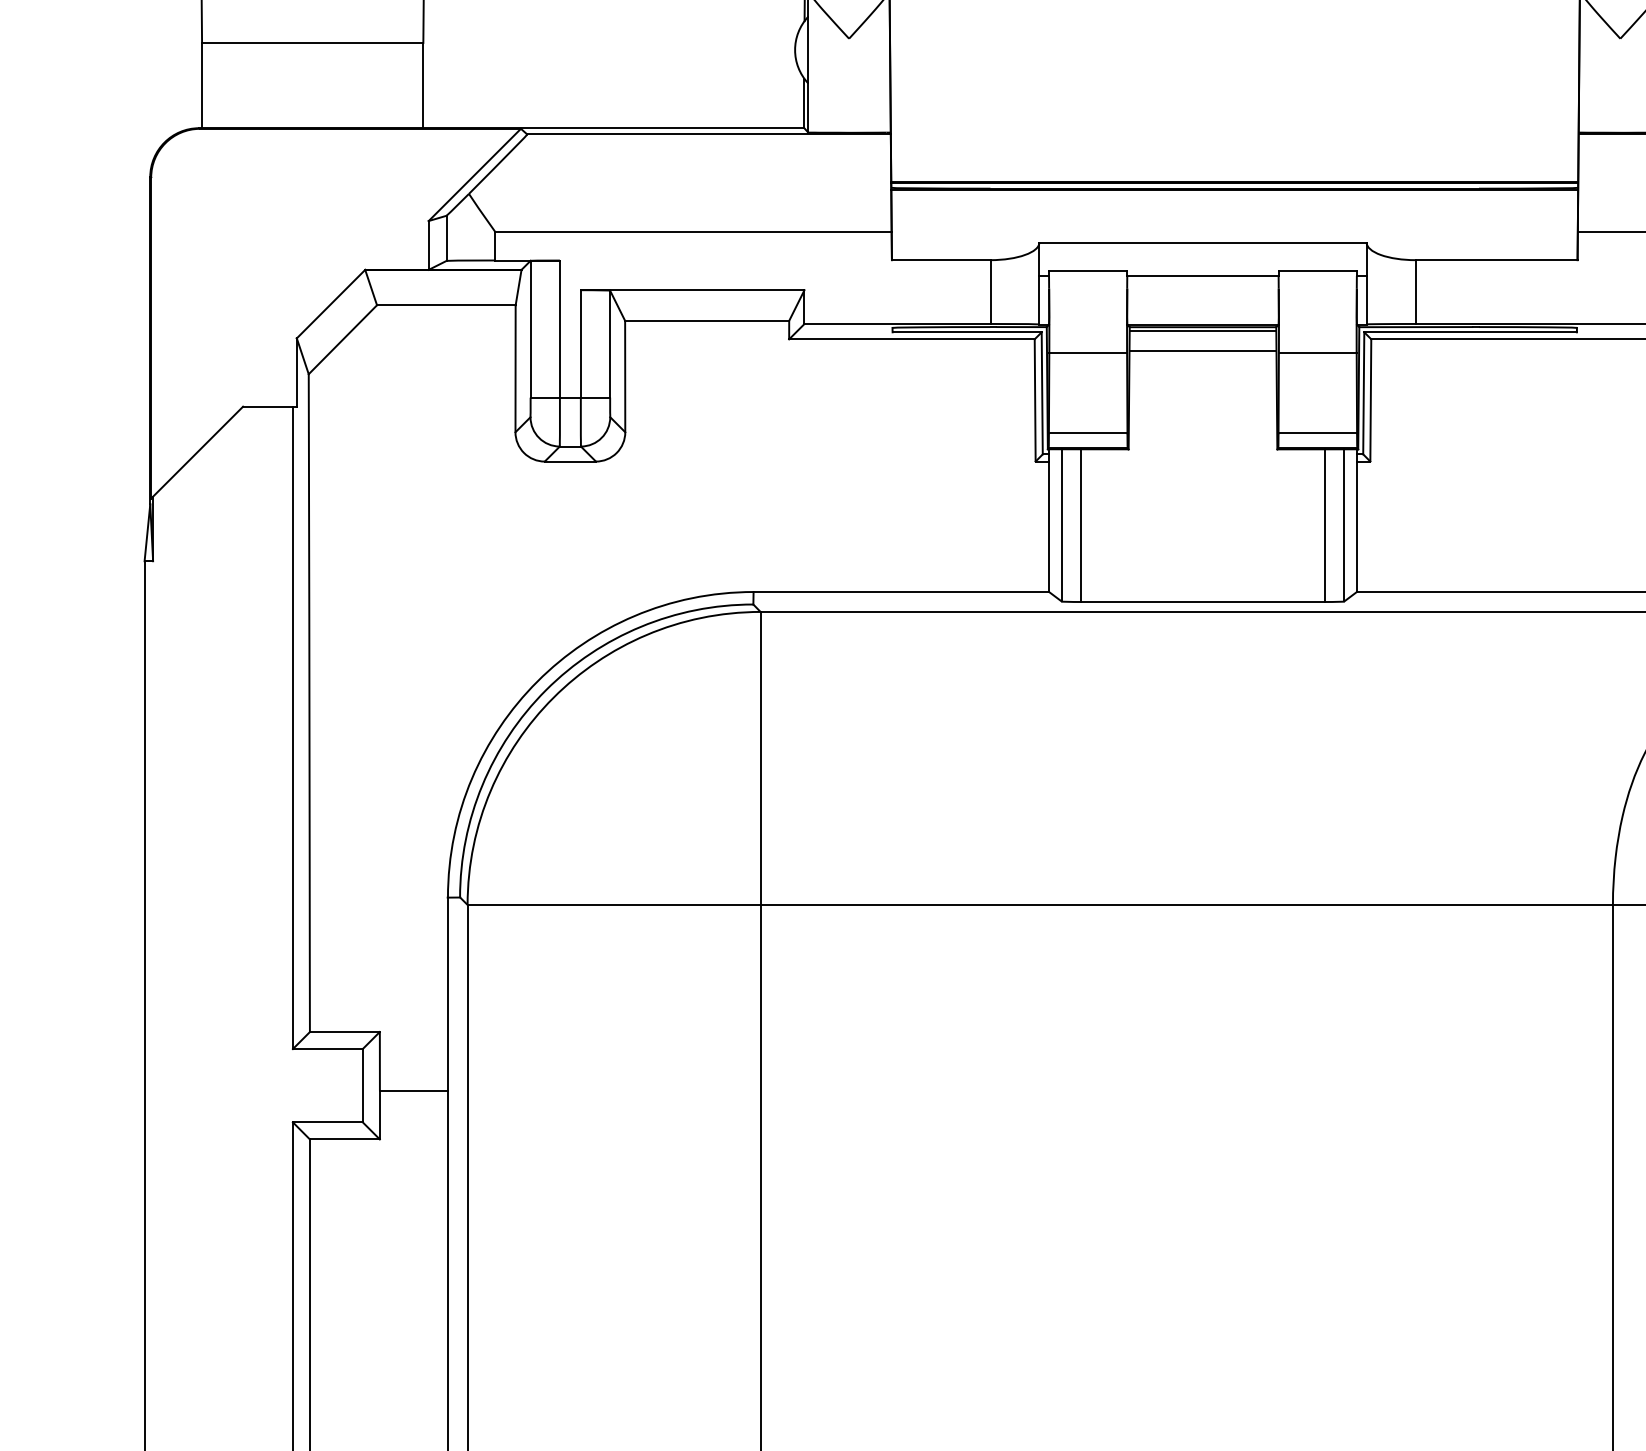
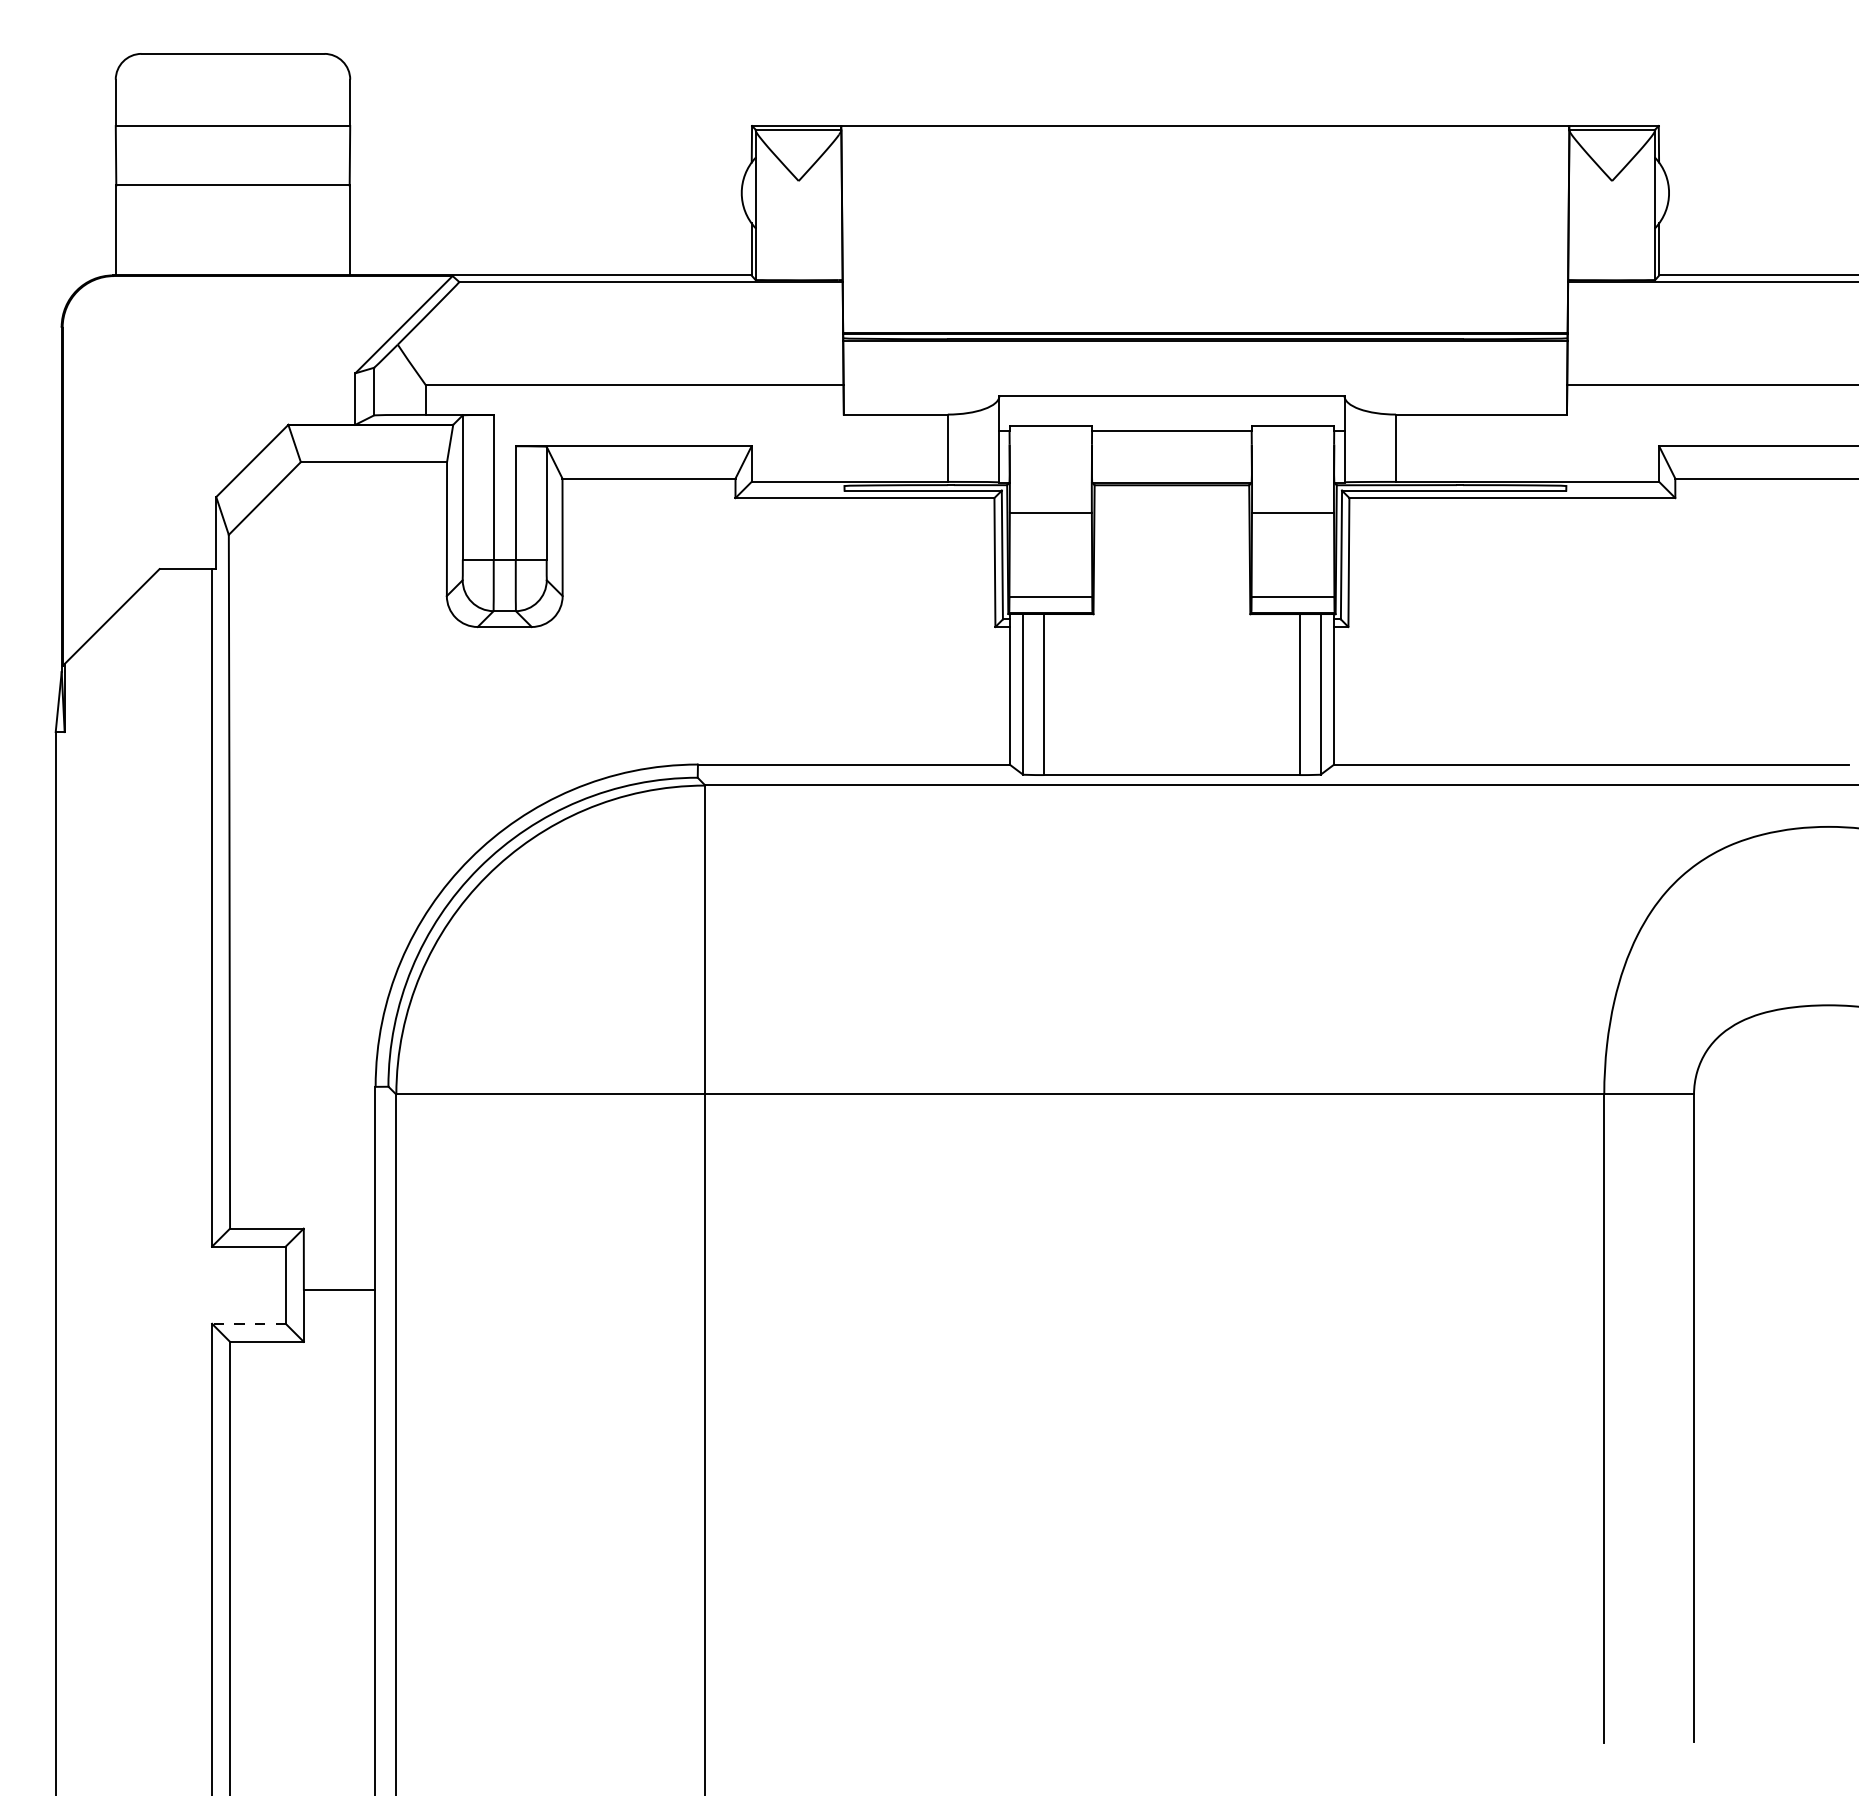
line: (1202, 331) -> (1171, 489), removed
line: (1202, 351) -> (1171, 510), removed
line: (327, 1121) -> (248, 1323), solid -> dashed

